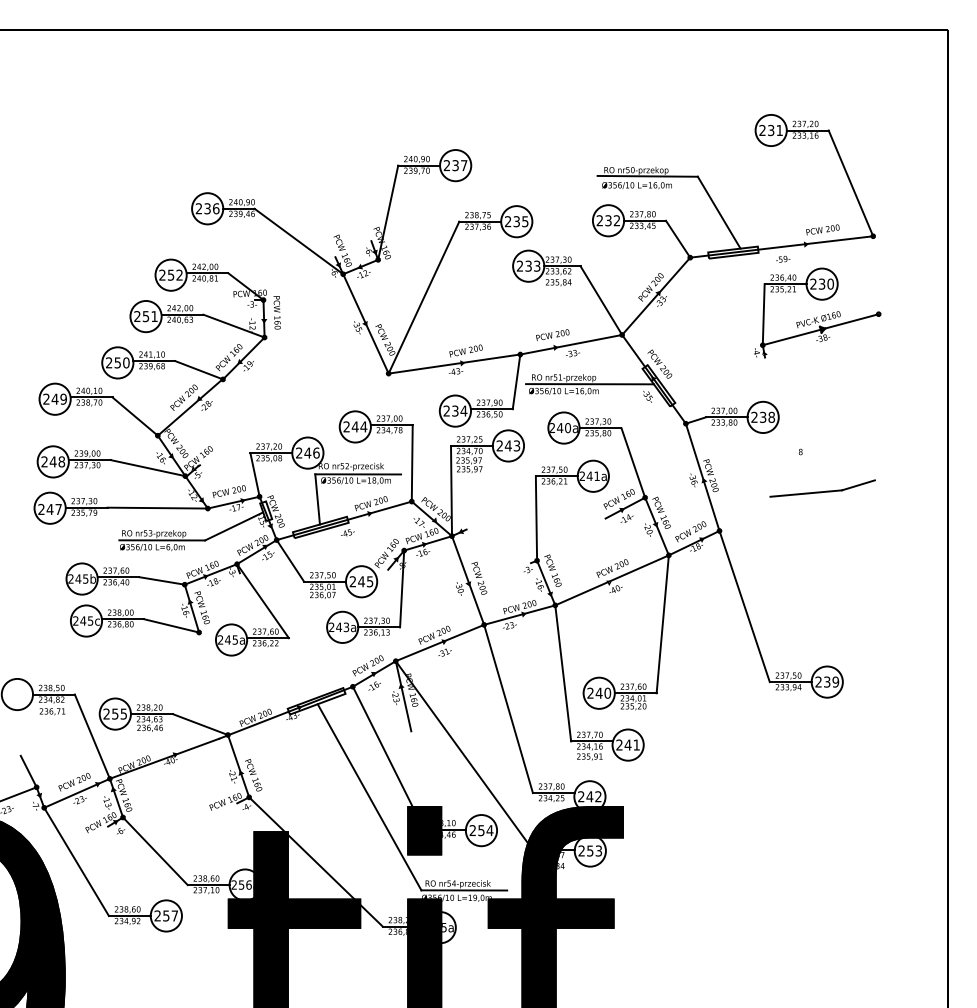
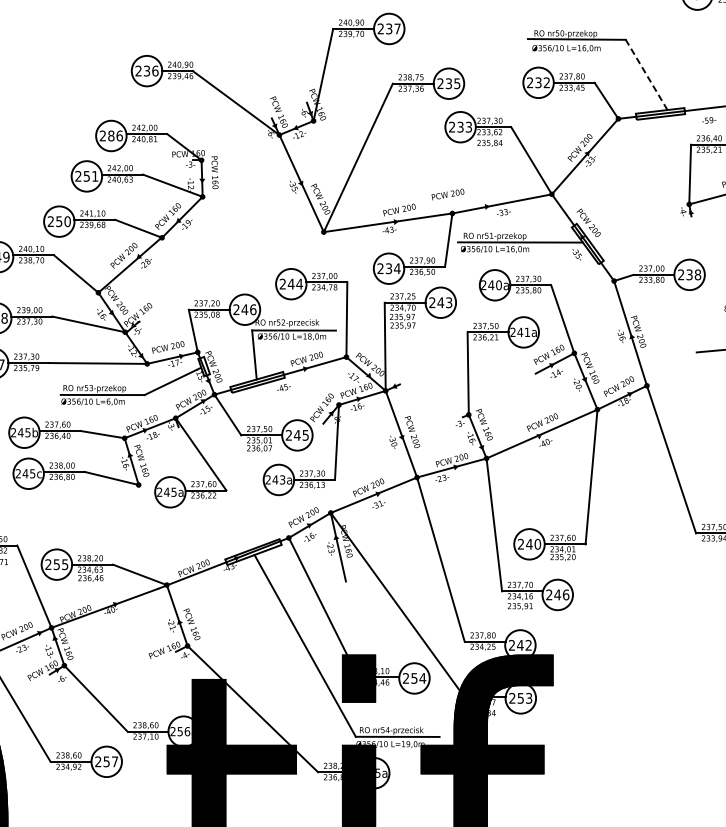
line: (719, 212) -> (646, 74), solid -> dashed
text: (175, 274) -> (115, 135), 252 -> 286
text: (552, 335) -> (447, 194), moved
text: (636, 744) -> (565, 594), 241 -> 246

